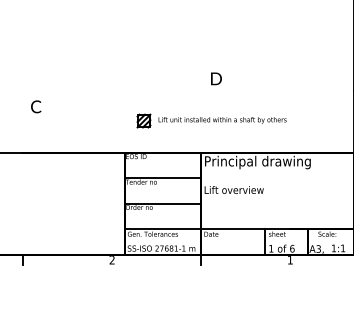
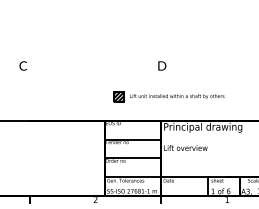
text: (216, 78) -> (162, 65), moved
text: (36, 106) -> (23, 65), moved

